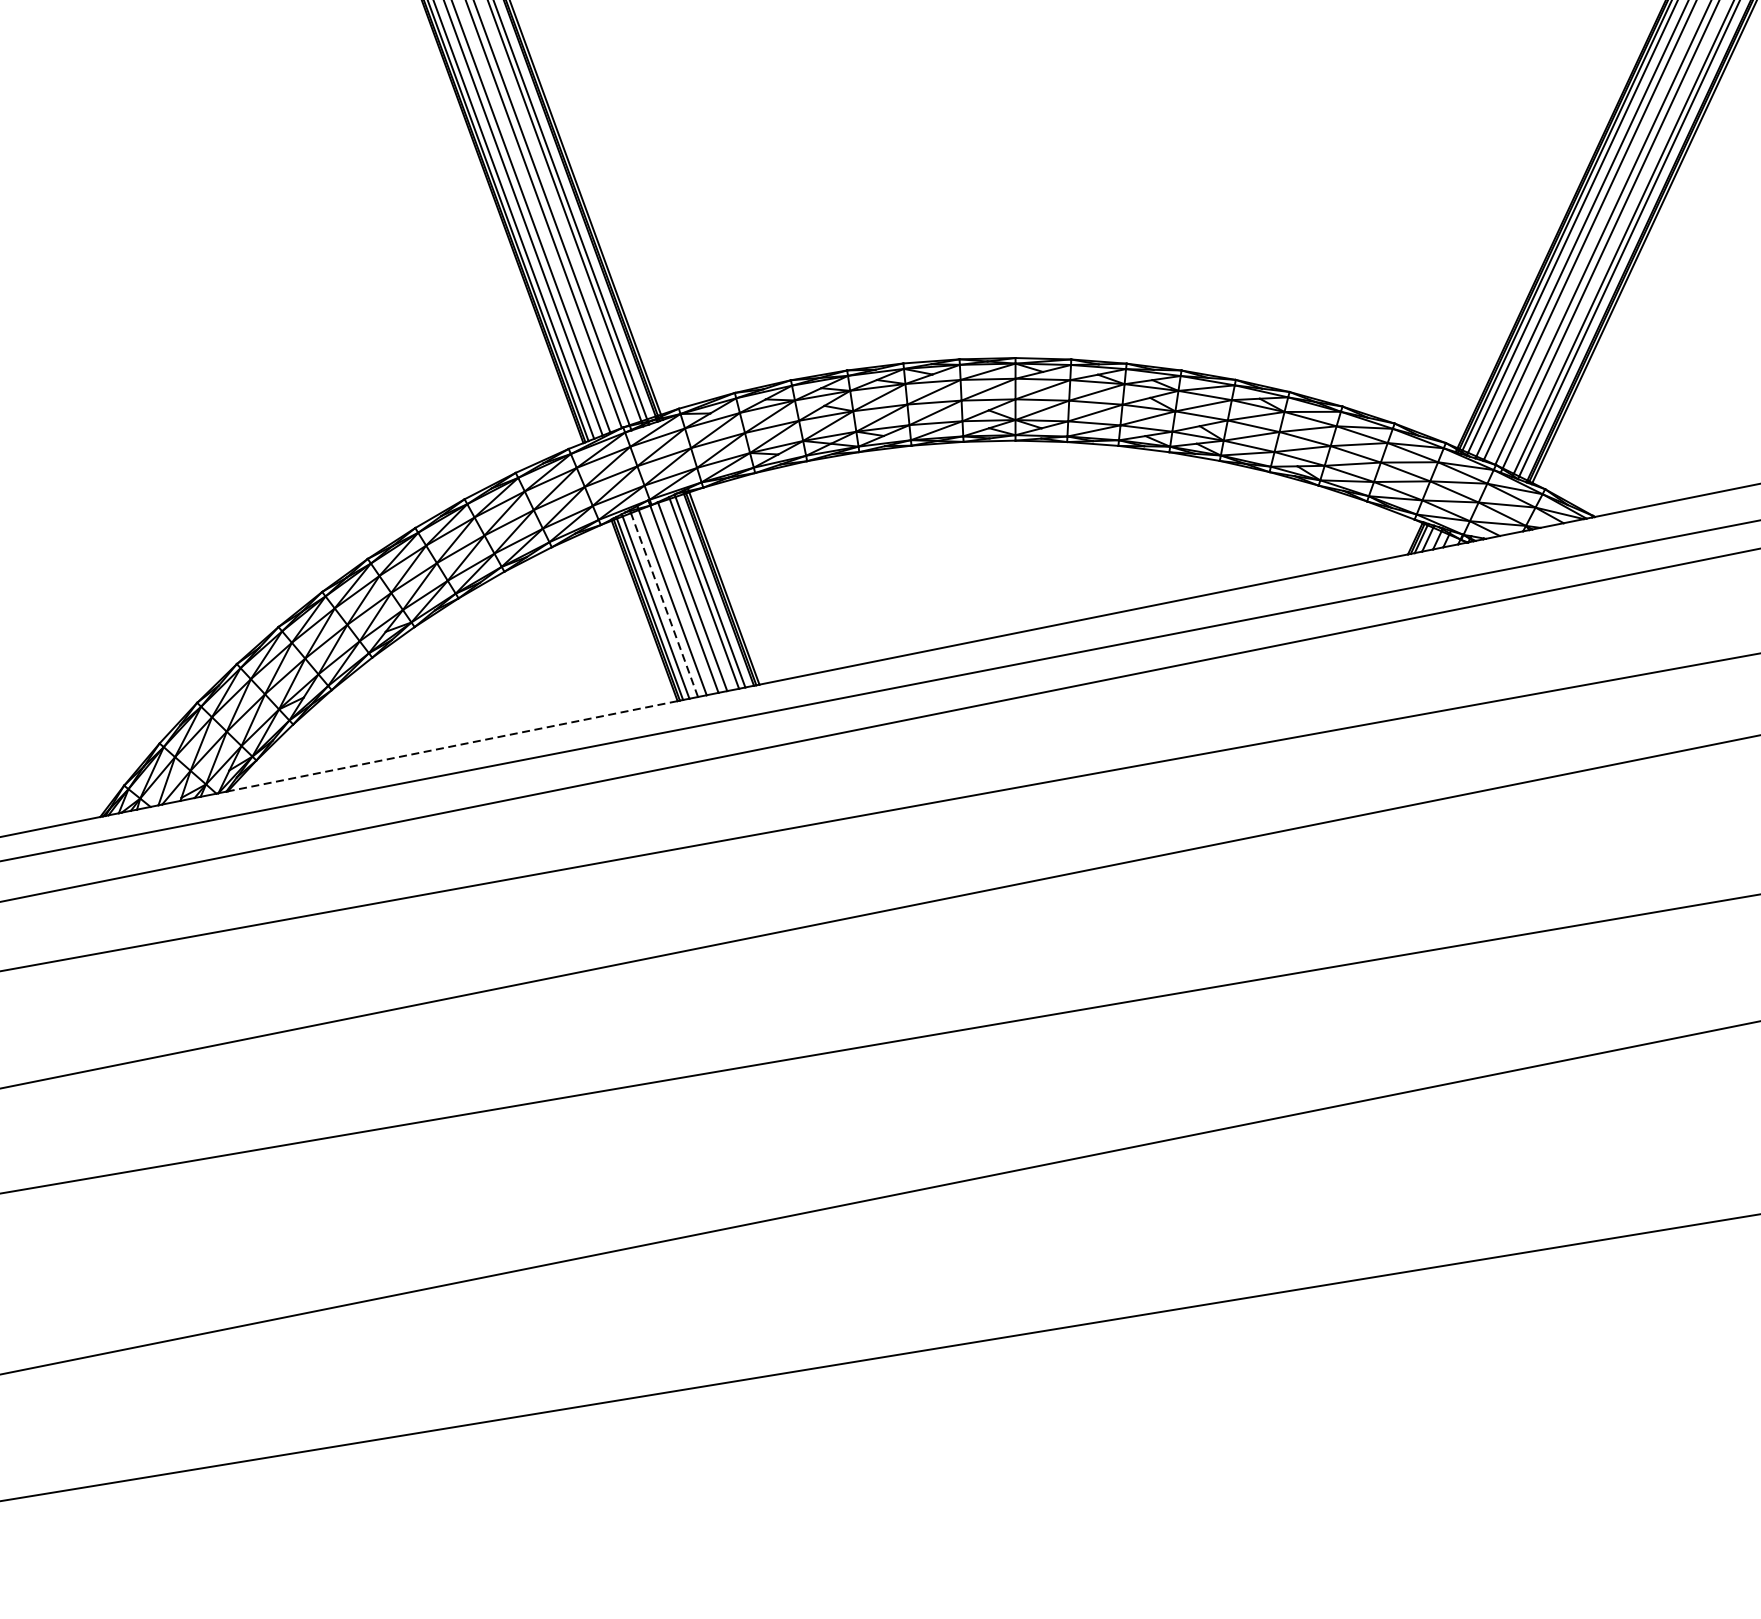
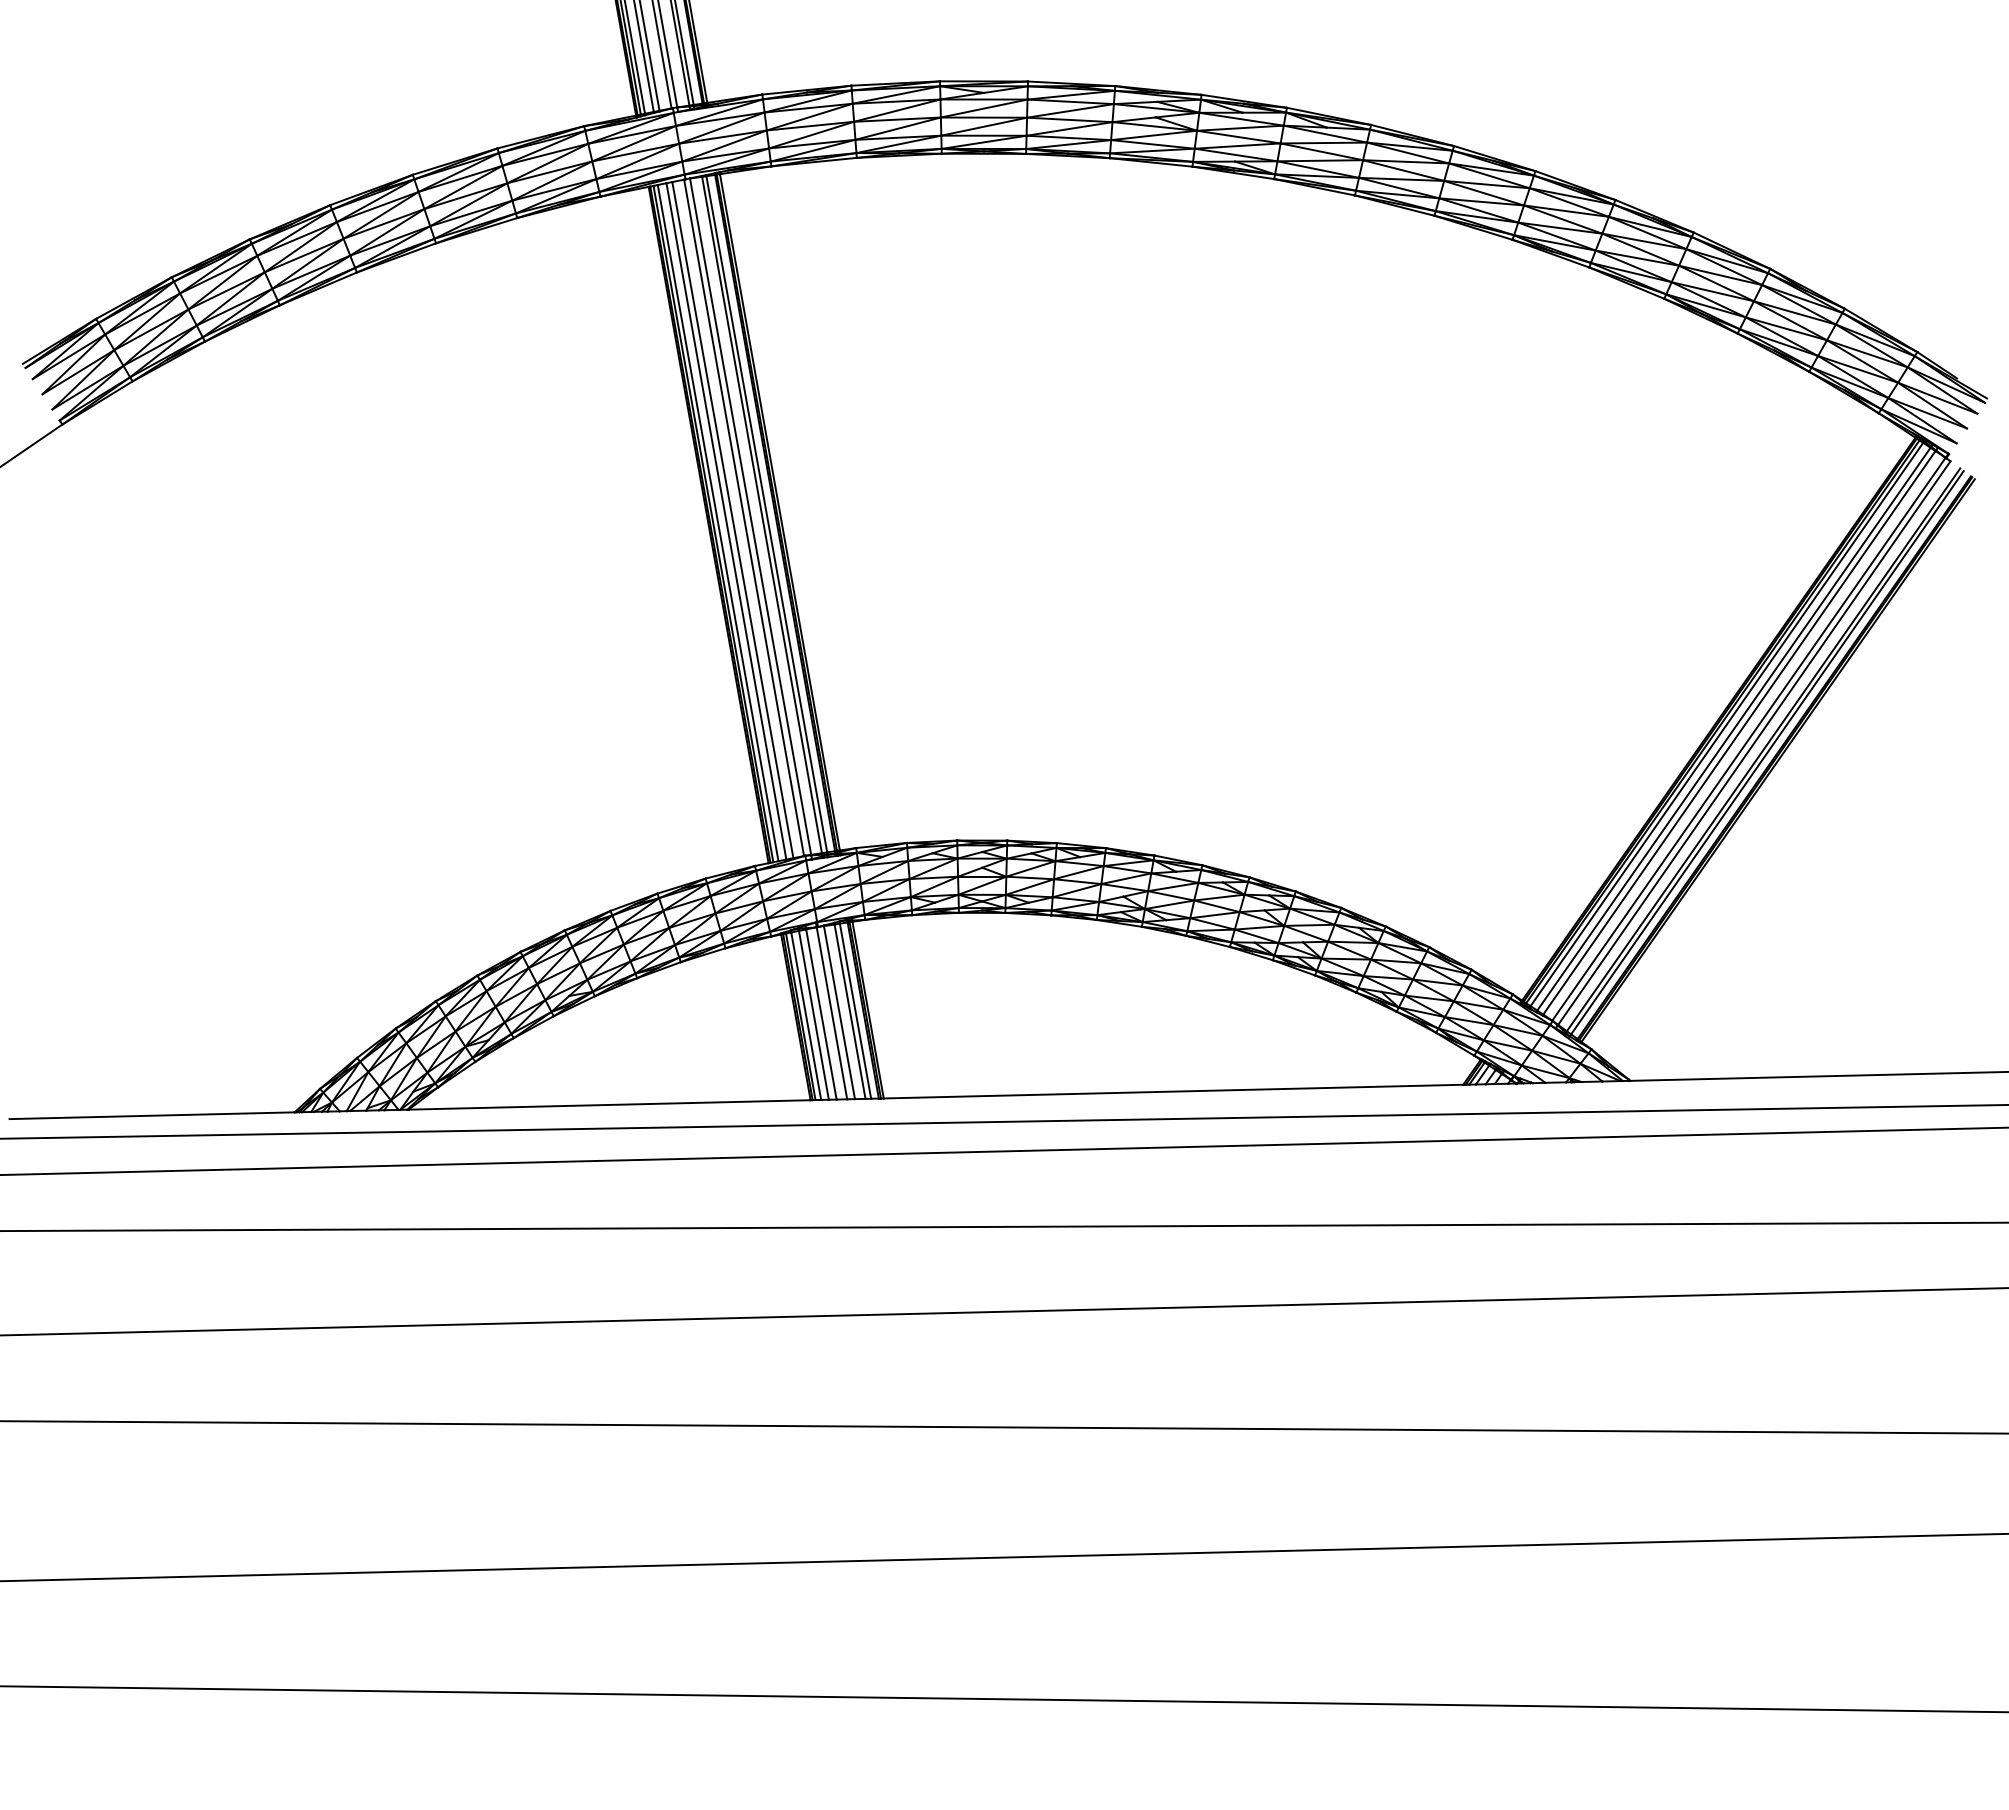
line: (664, 605) -> (813, 1015), dashed -> solid
line: (452, 745) -> (609, 1104), dashed -> solid

